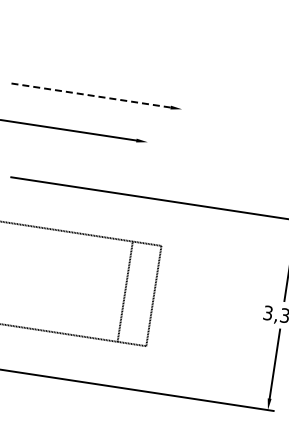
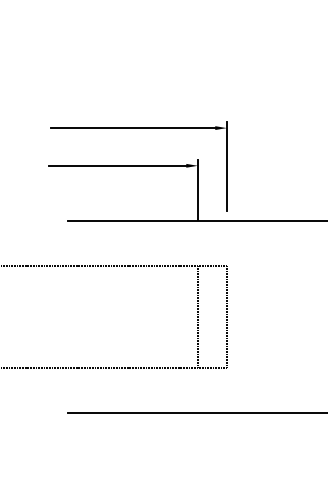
line: (88, 95) -> (132, 128), dashed -> solid
line: (176, 147) -> (226, 166), added
line: (143, 166) -> (197, 190), added

